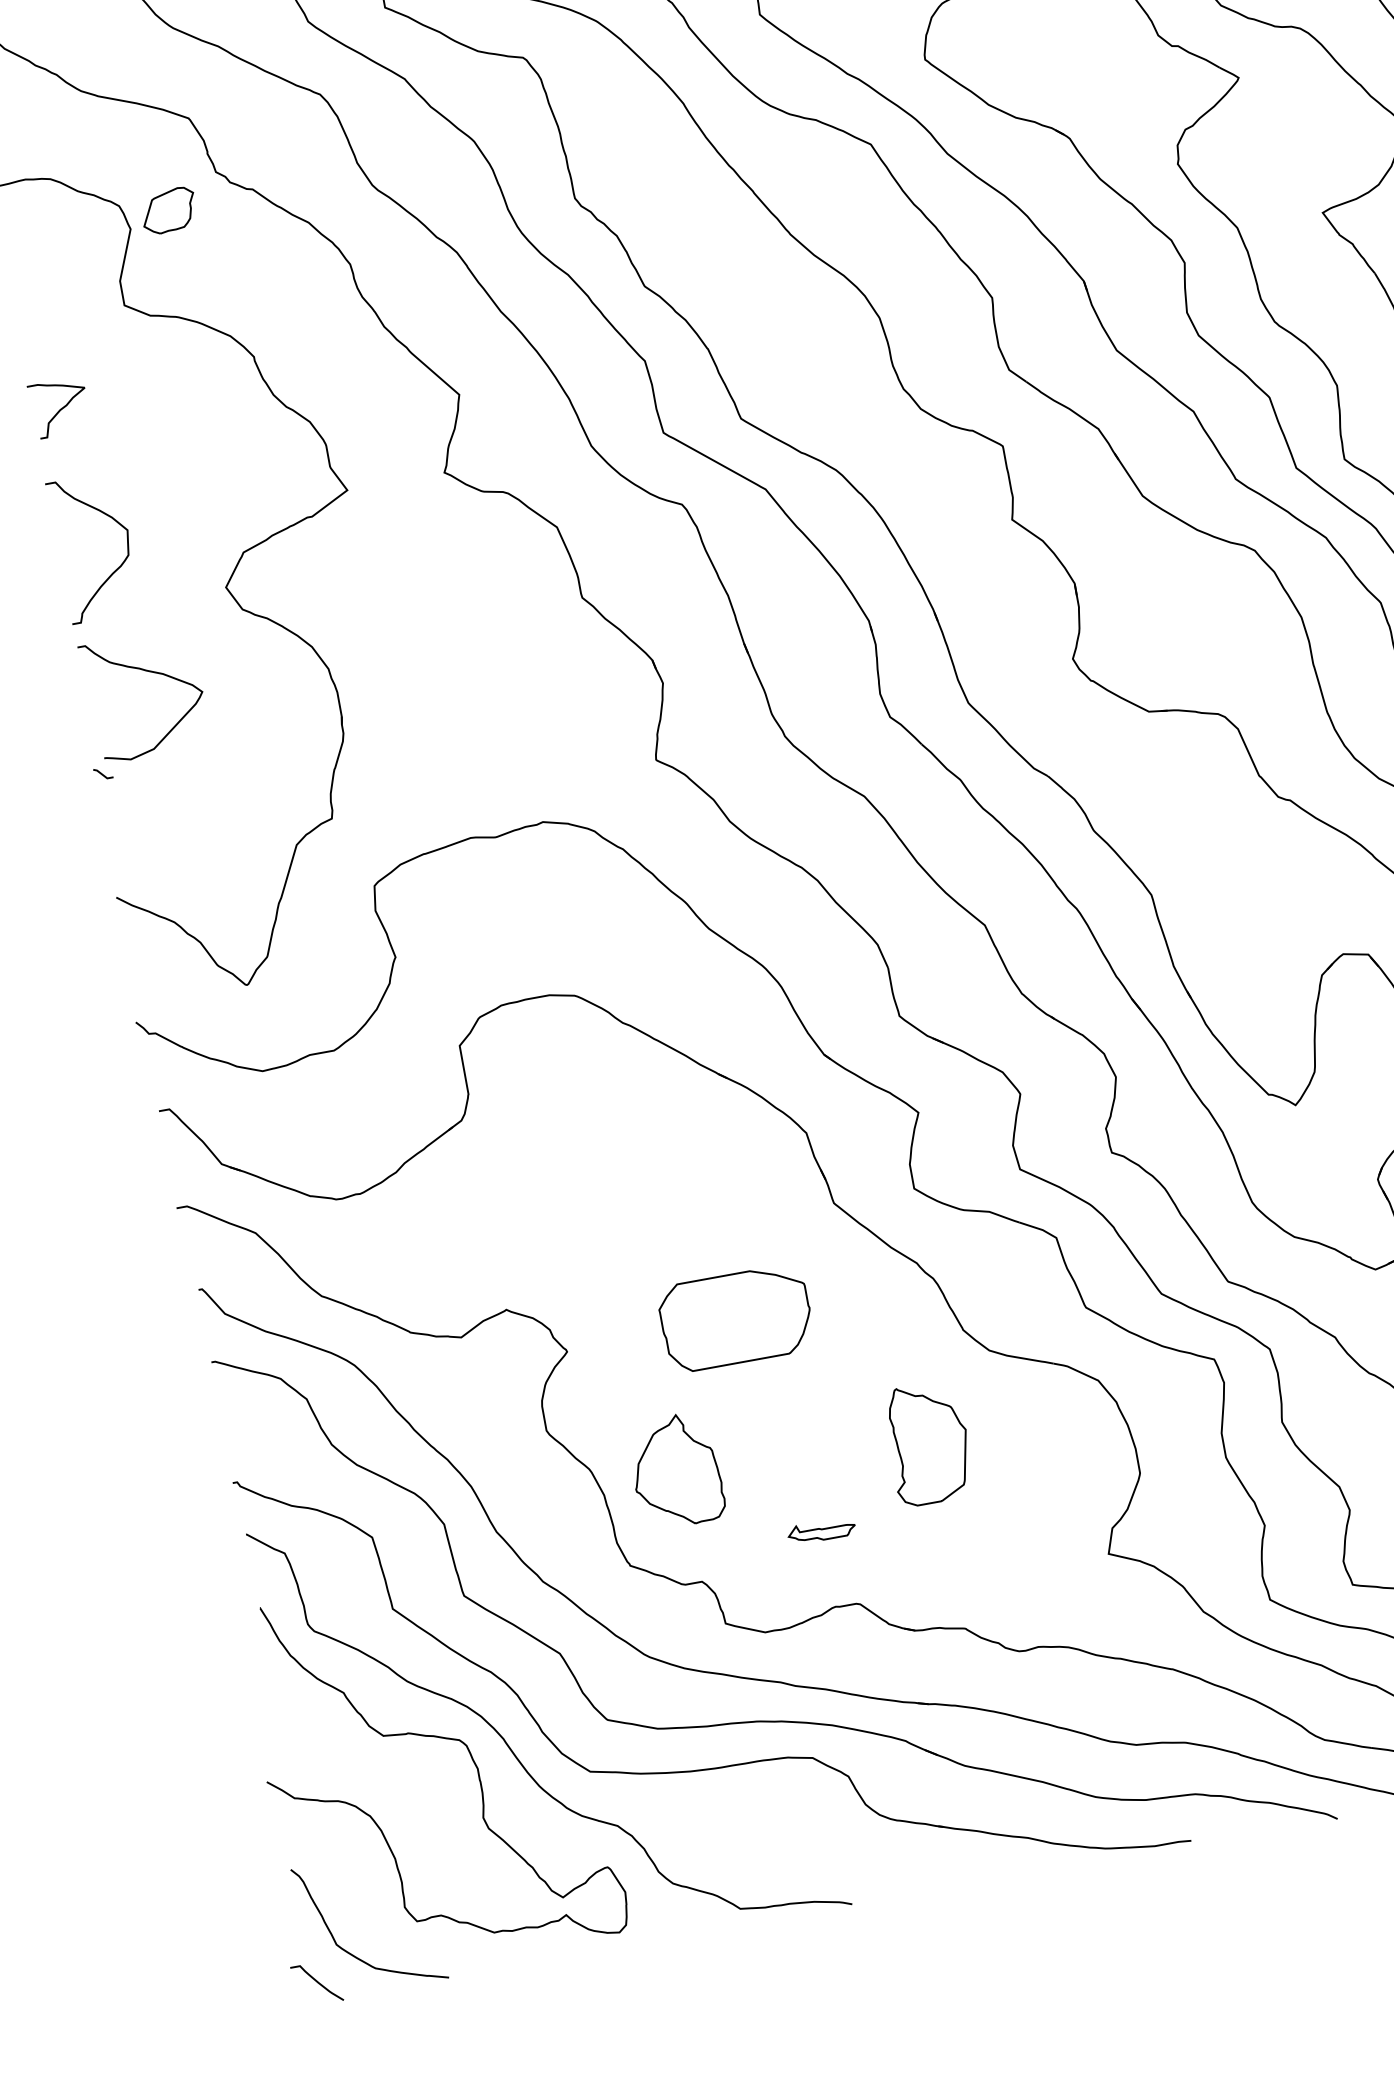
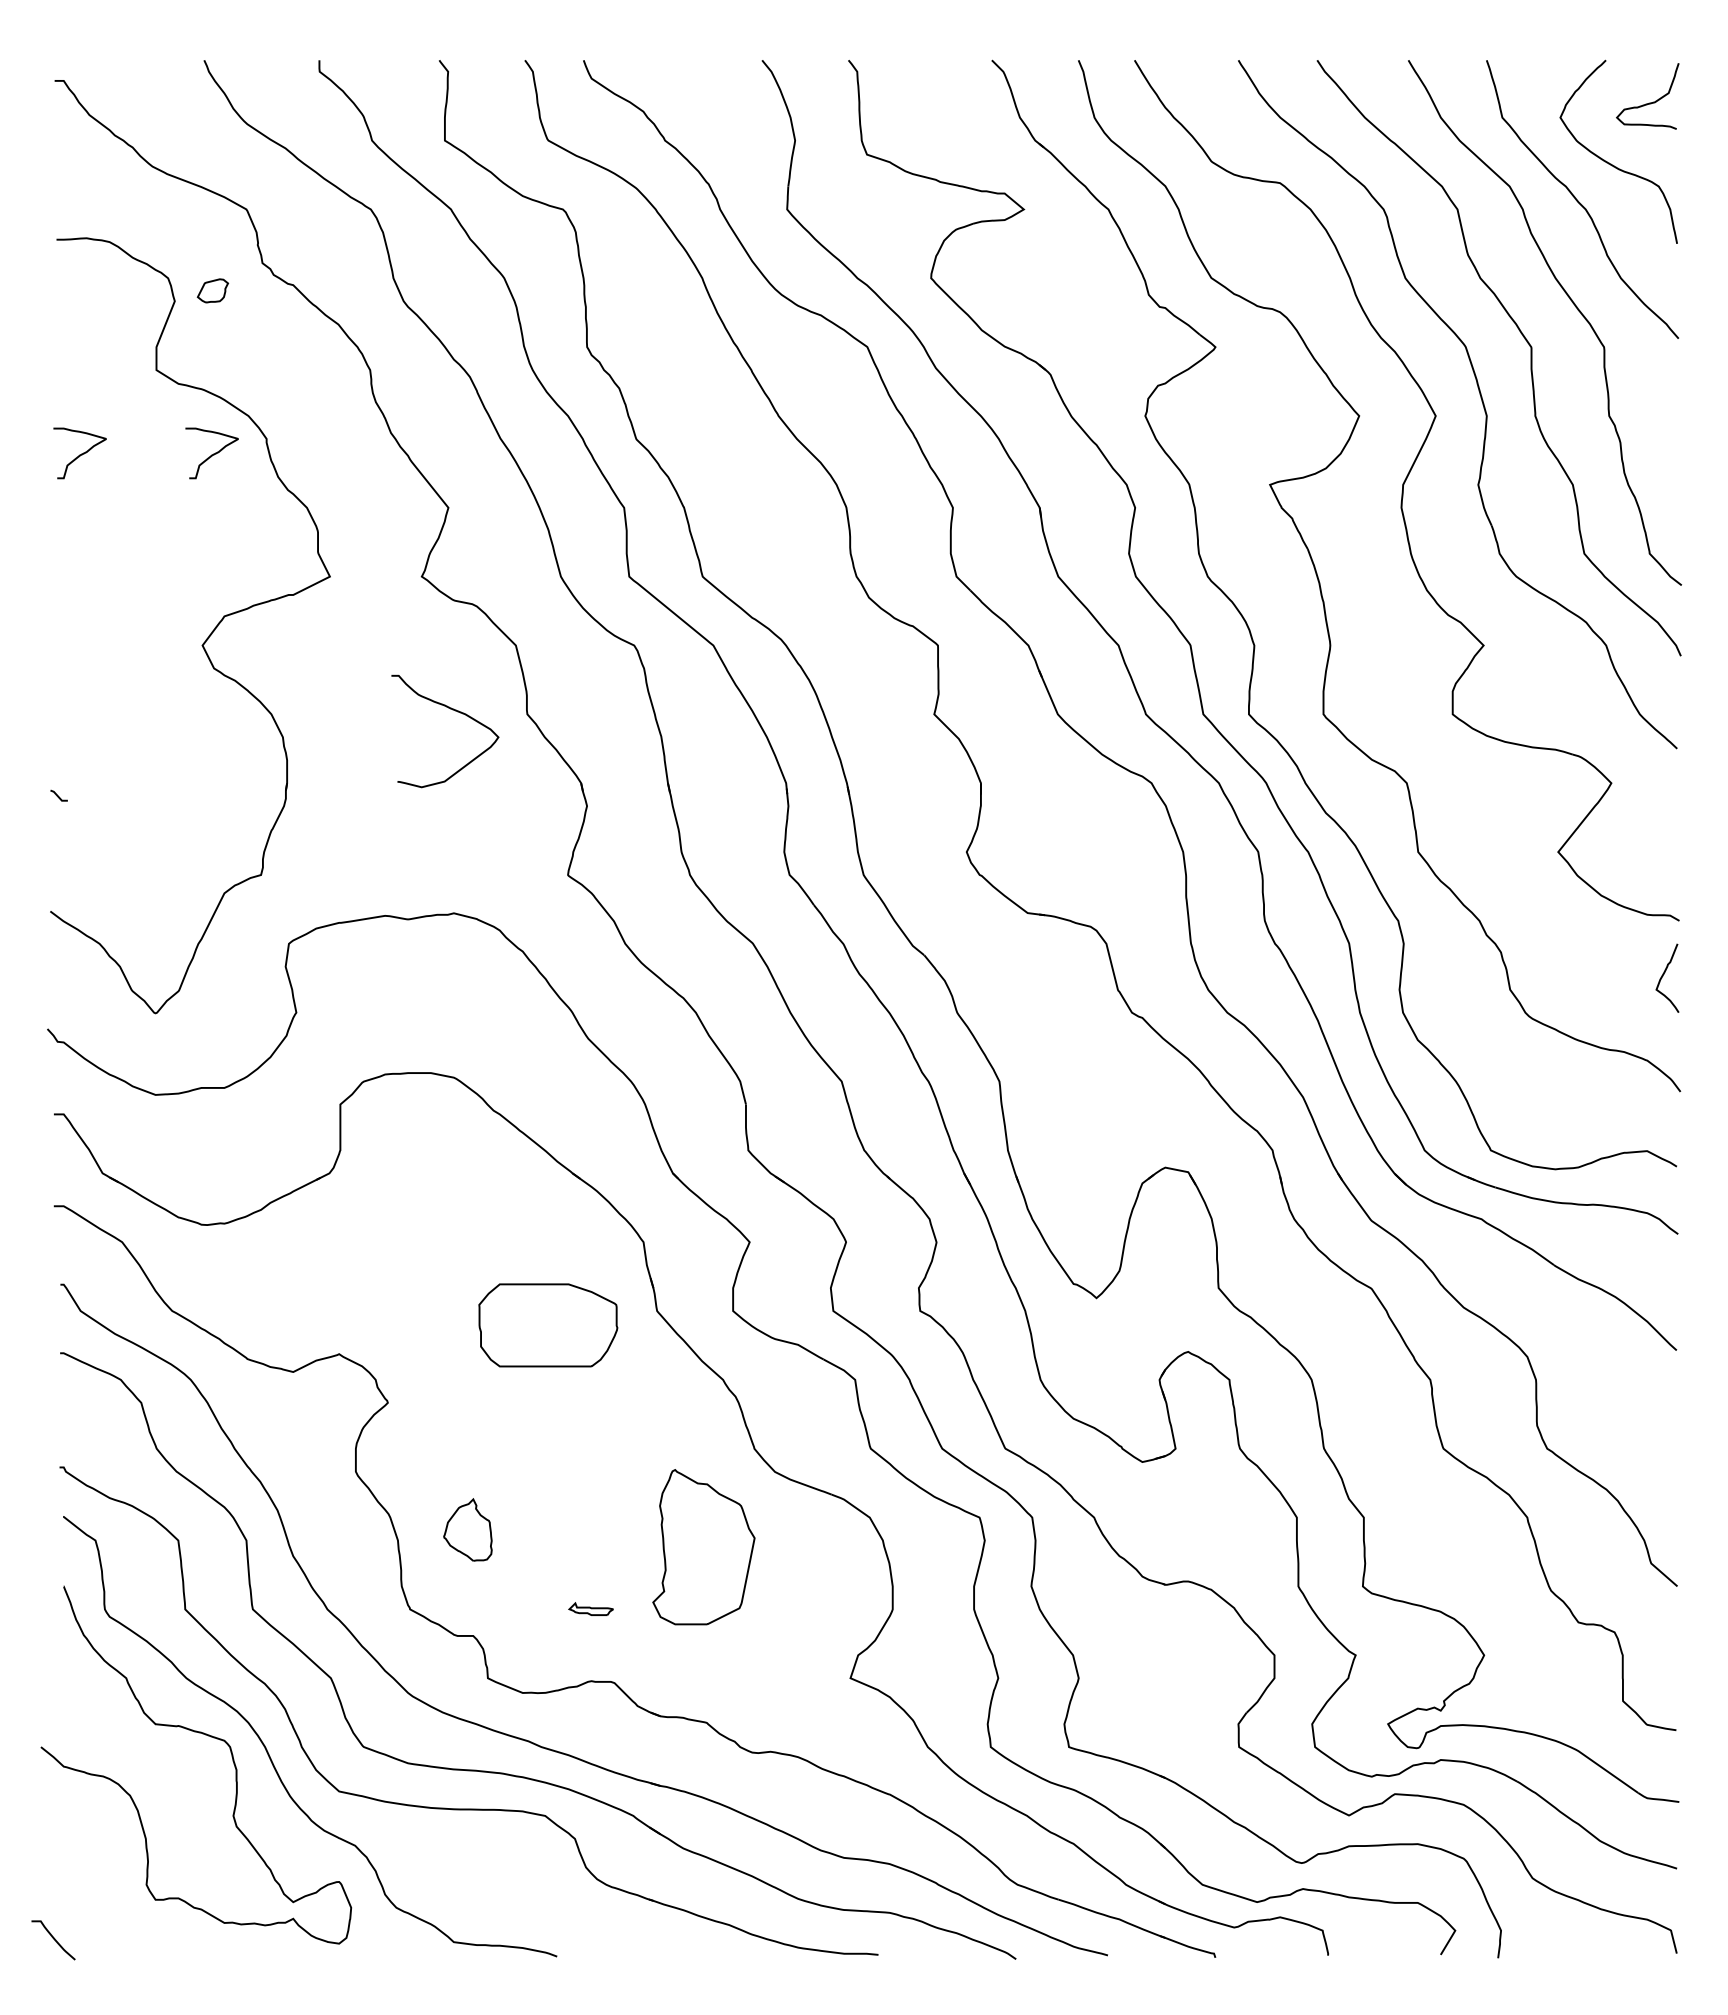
part: (168, 210) -> (212, 290), size x0.6
curve: (198, 383) -> (211, 454), added
curve: (115, 569) -> (104, 610), removed
curve: (148, 672) -> (452, 710), moved
part: (736, 1318) -> (548, 1325), moved
part: (928, 1443) -> (703, 1546), size x1.4
part: (675, 1470) -> (467, 1529), size x0.6
part: (820, 1530) -> (590, 1608), size x0.7
curve: (349, 1951) -> (88, 1916), removed

